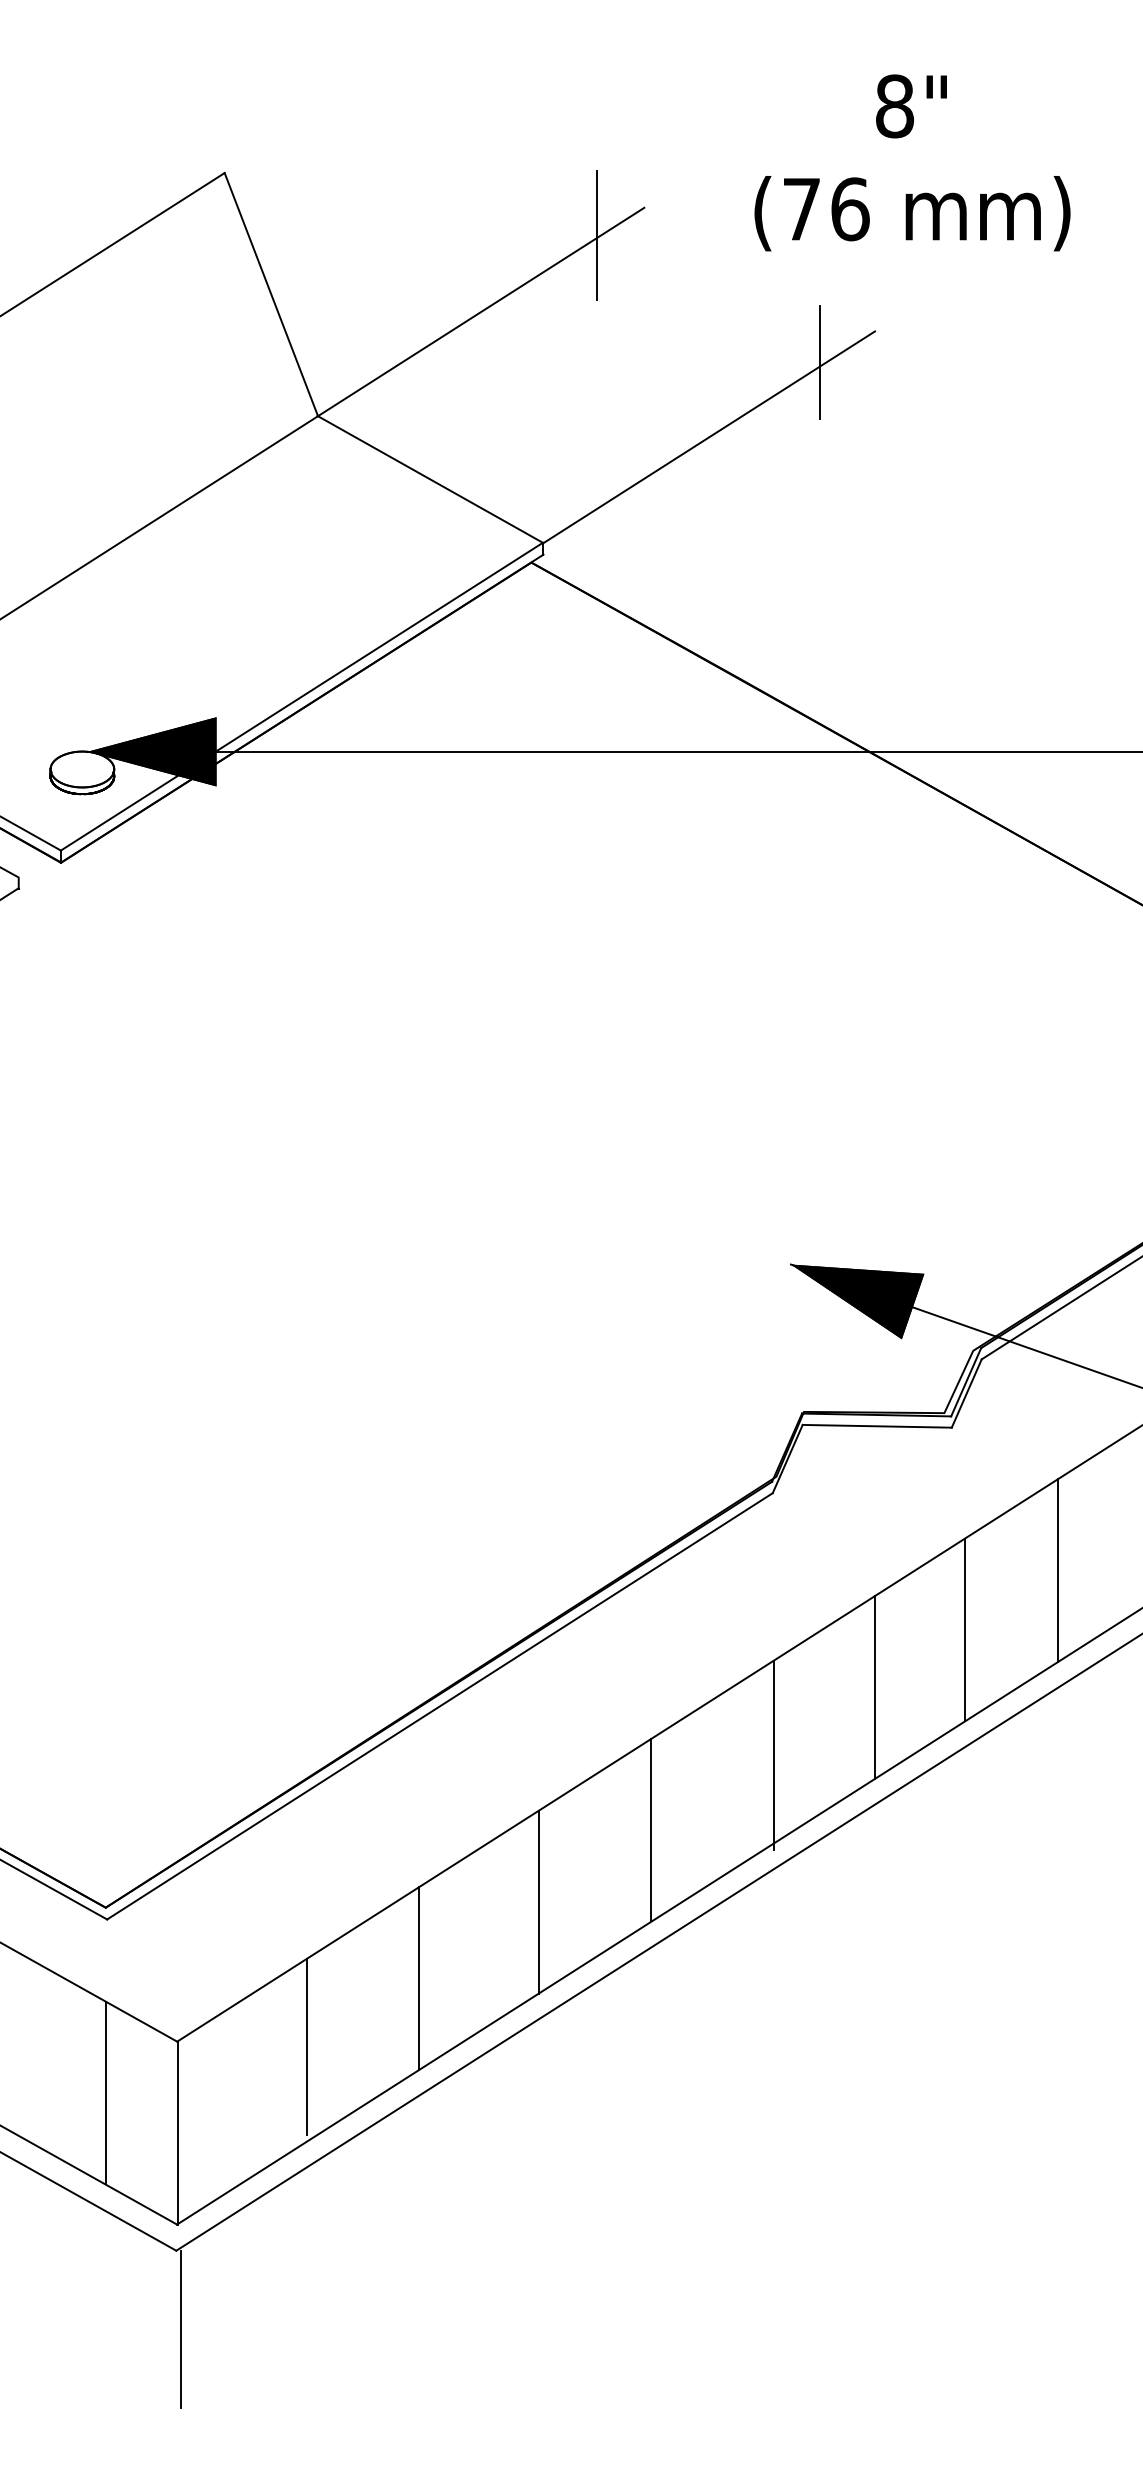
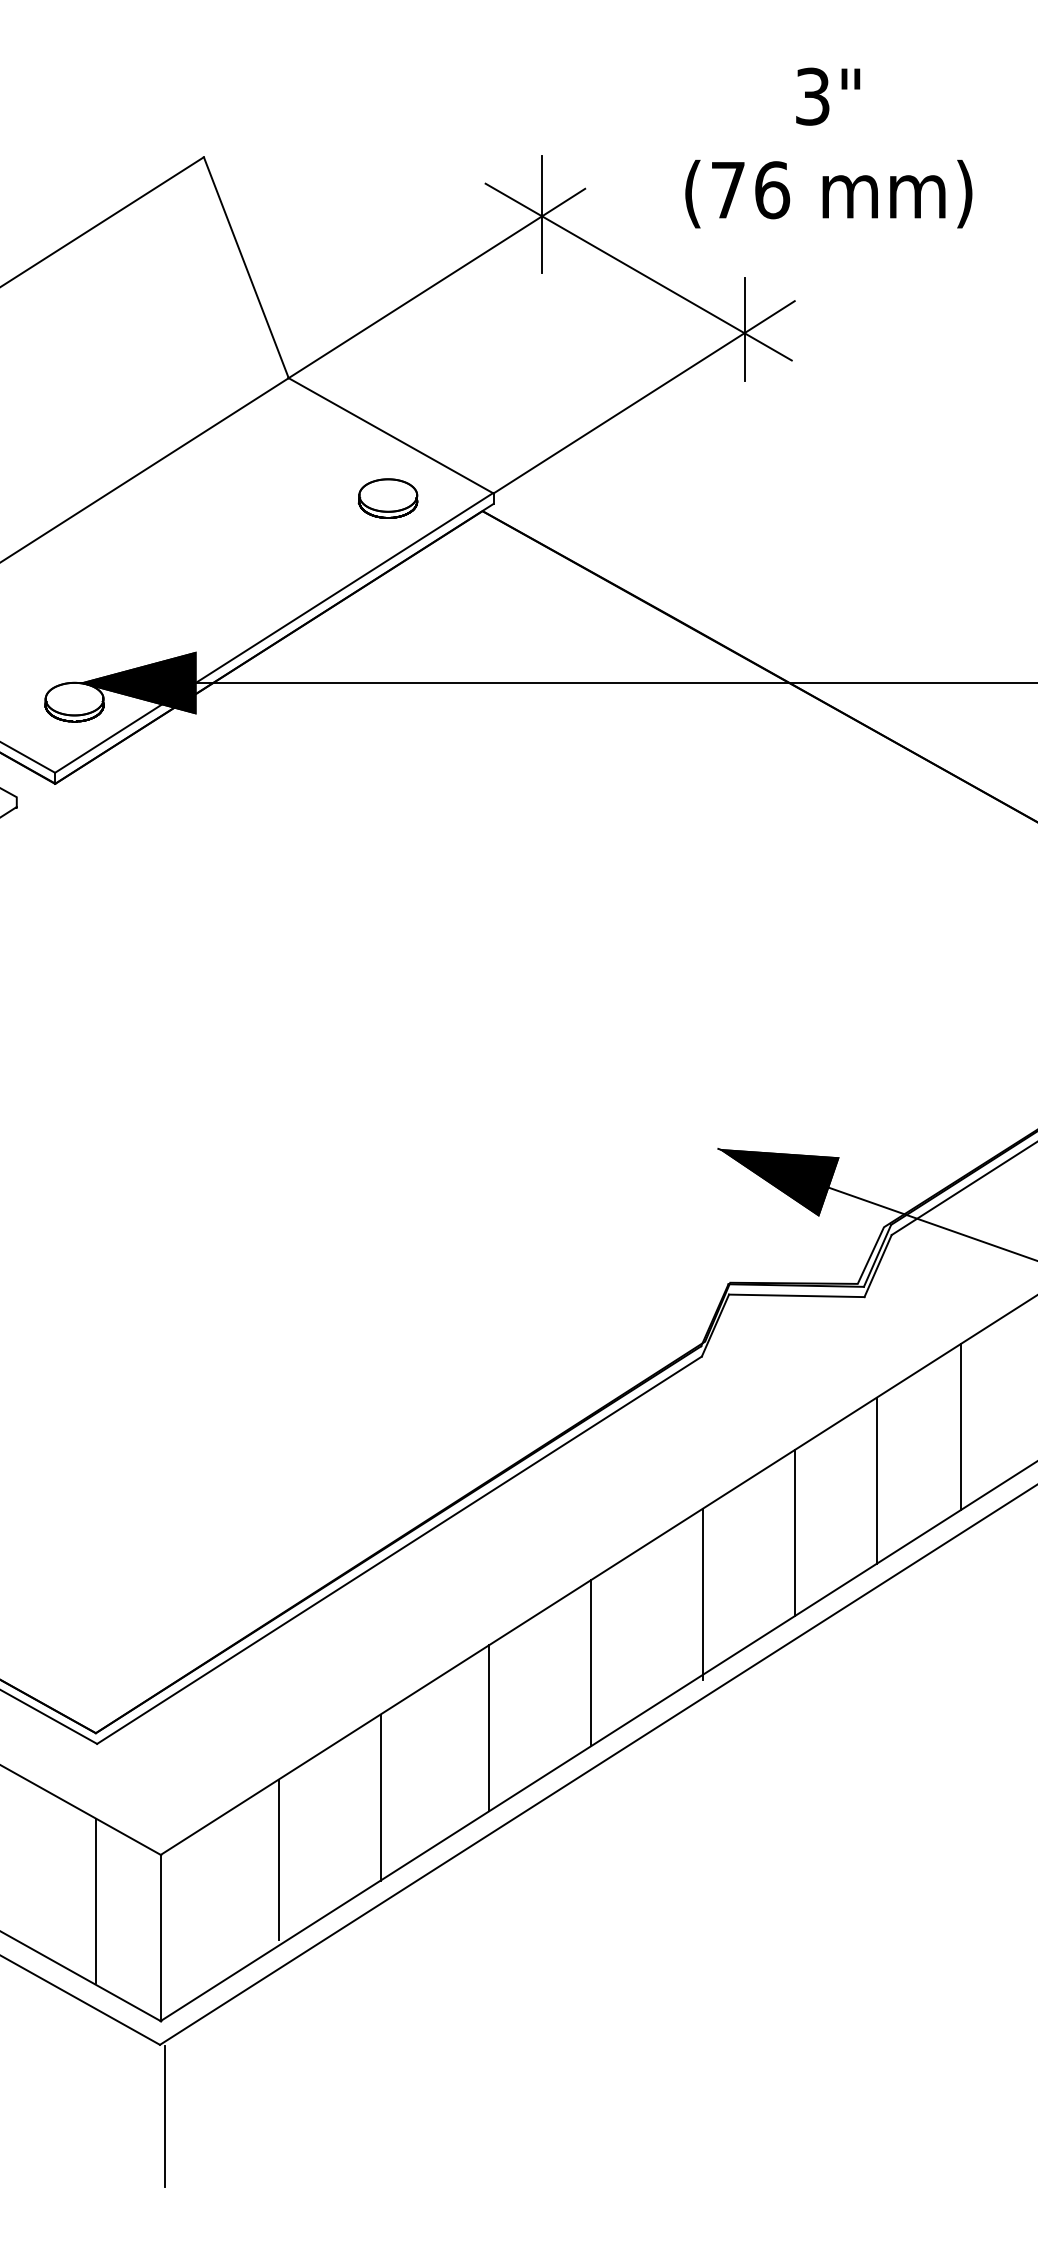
text: (894, 106) -> (812, 96), 8" -> 3"
line: (703, 298) -> (638, 271), added
part: (426, 548) -> (387, 498), added

